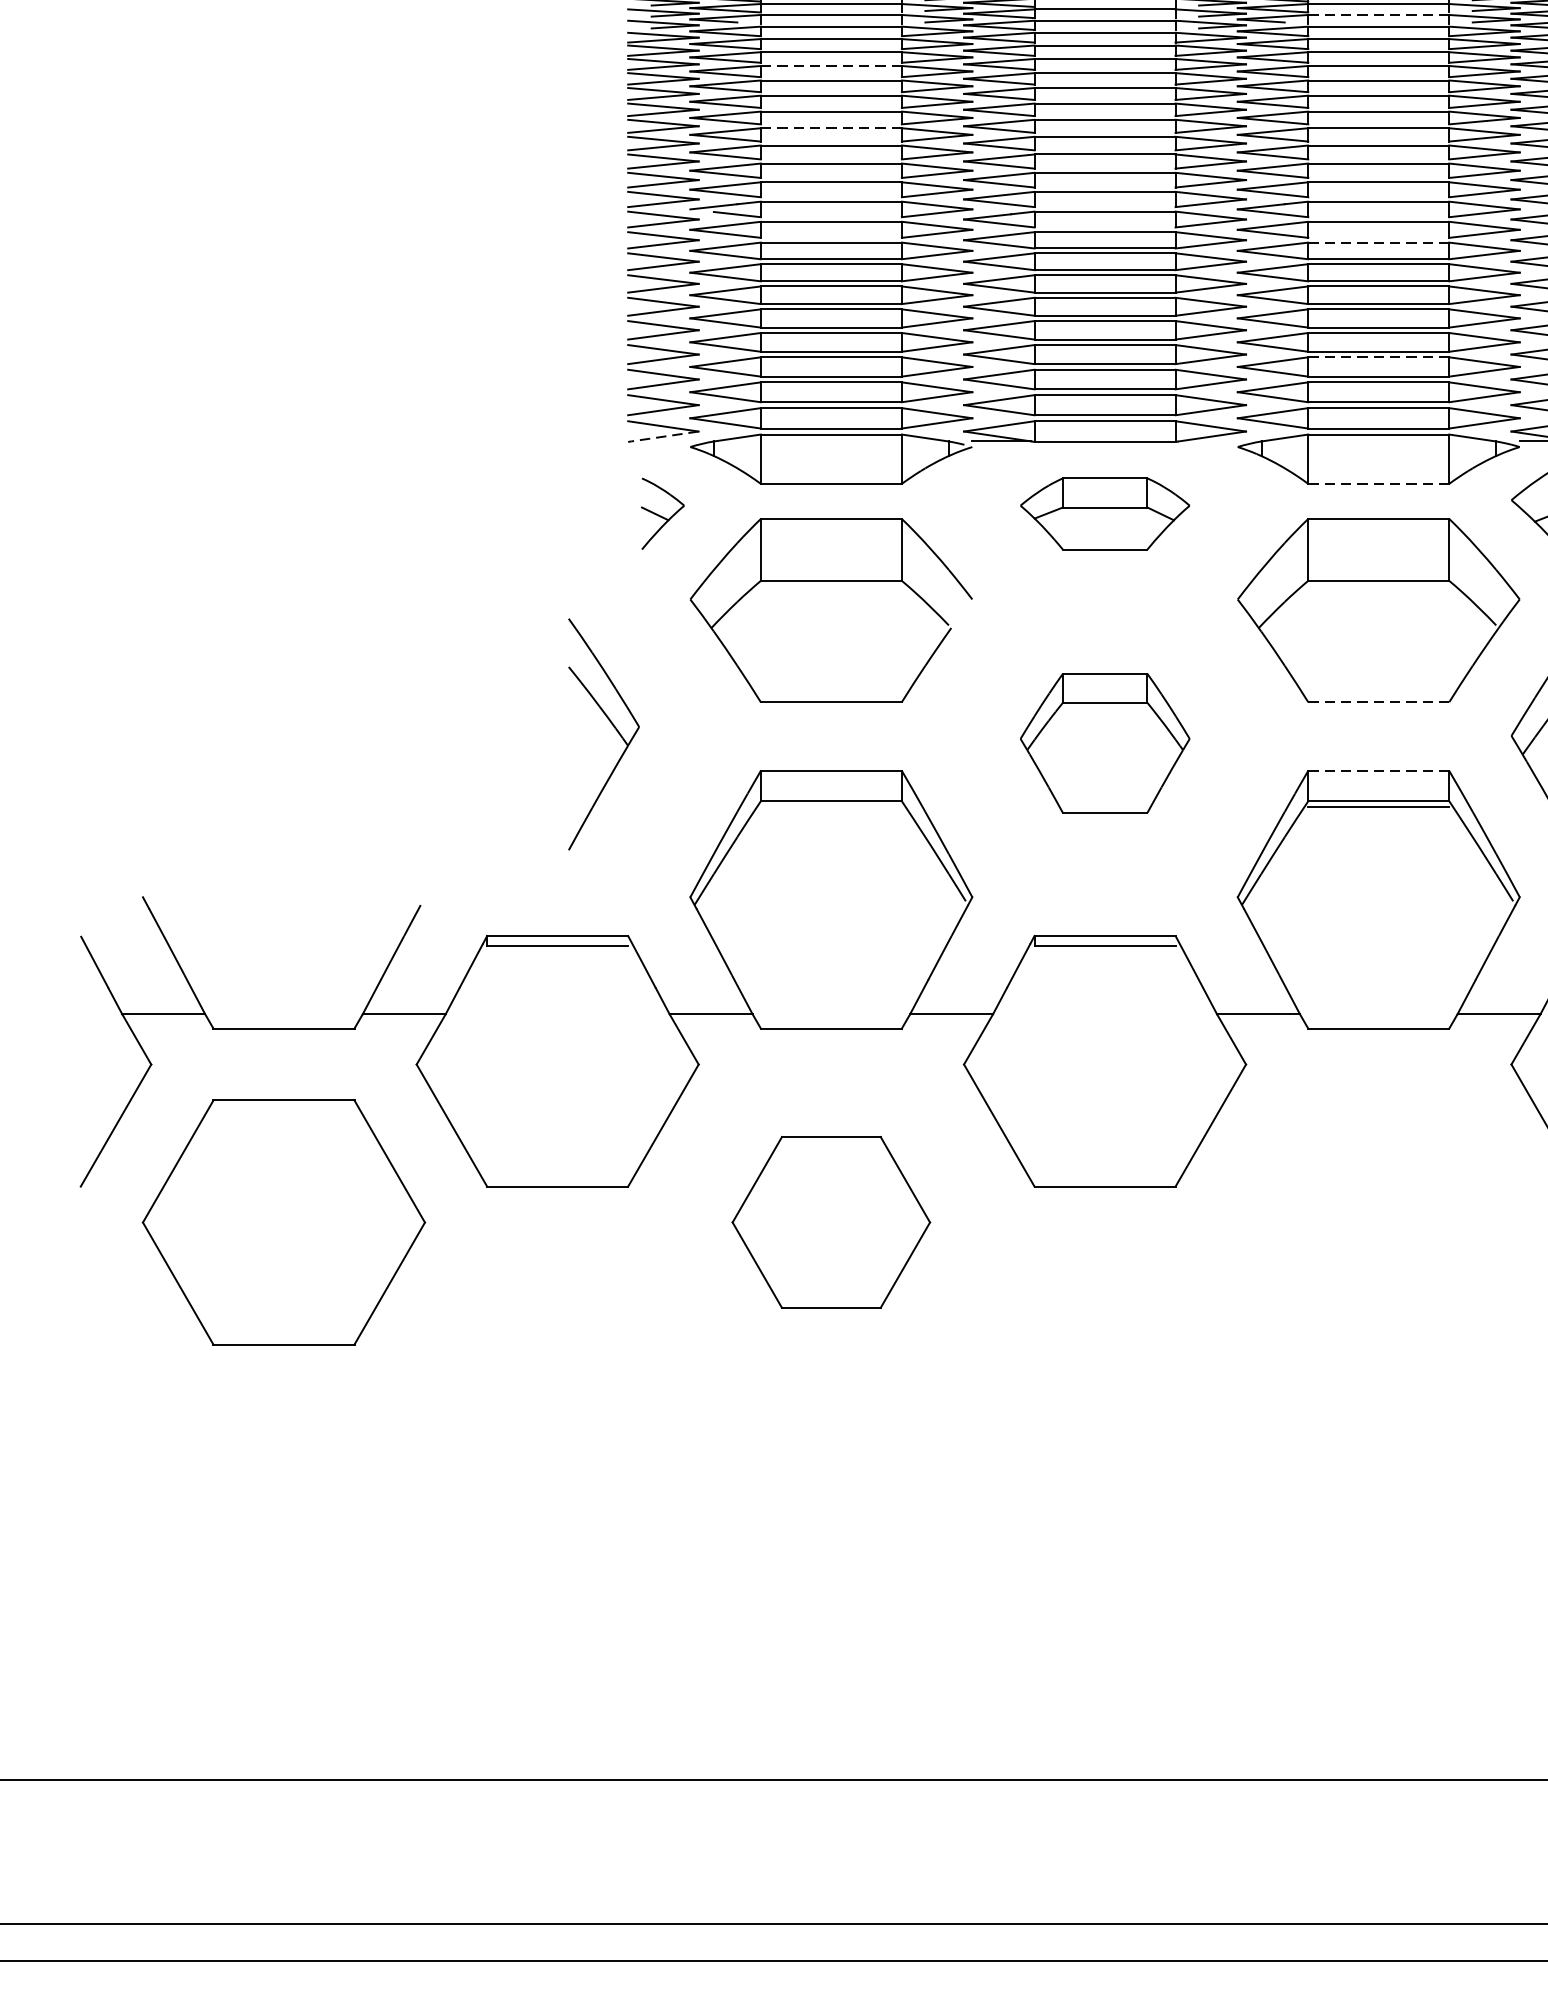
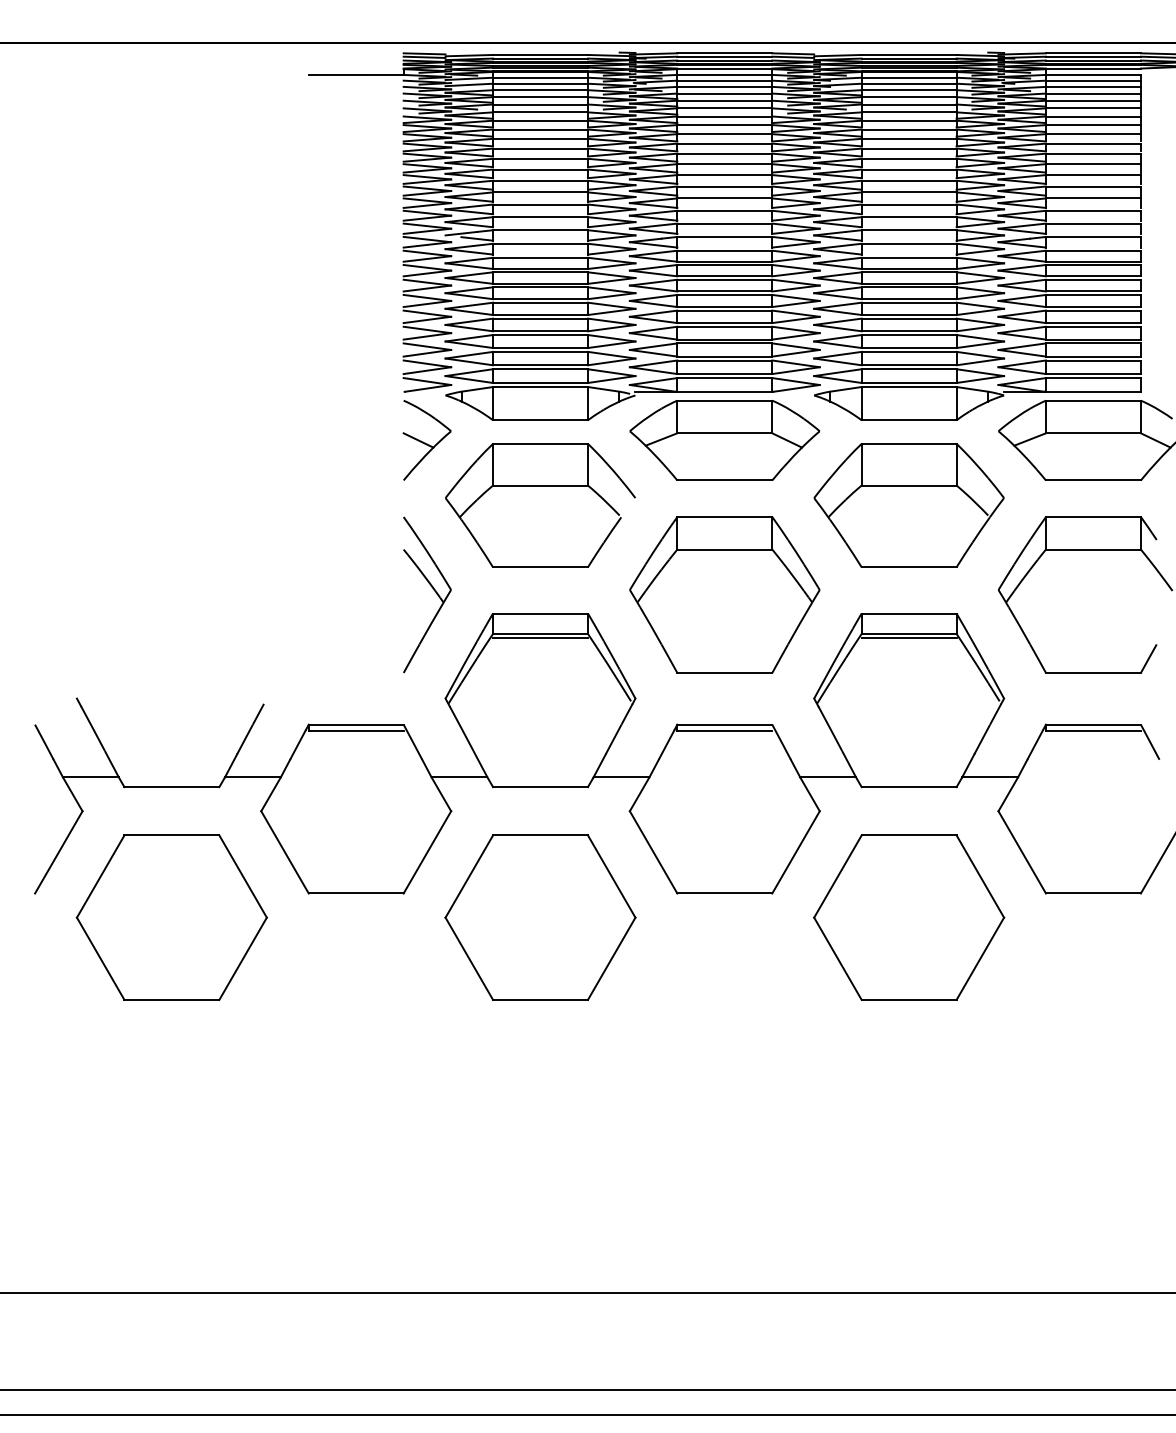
line: (1379, 14) -> (909, 104), dashed -> solid
line: (832, 65) -> (541, 138), dashed -> solid
line: (832, 127) -> (541, 180), dashed -> solid
line: (1379, 242) -> (909, 257), dashed -> solid
line: (1379, 358) -> (909, 335), dashed -> solid
line: (665, 436) -> (428, 388), dashed -> solid
line: (1377, 484) -> (908, 420), dashed -> solid
part: (662, 513) -> (426, 440), size x1.67
part: (1104, 513) -> (724, 440), size x1.67
line: (1377, 702) -> (908, 567), dashed -> solid
part: (613, 727) -> (433, 590), moved
part: (1104, 742) -> (724, 594), size x1.67
line: (1379, 770) -> (909, 613), dashed -> solid
line: (831, 807) -> (540, 638), added
part: (831, 1222) -> (540, 917), size x1.43
part: (1379, 1222) -> (909, 917), added

